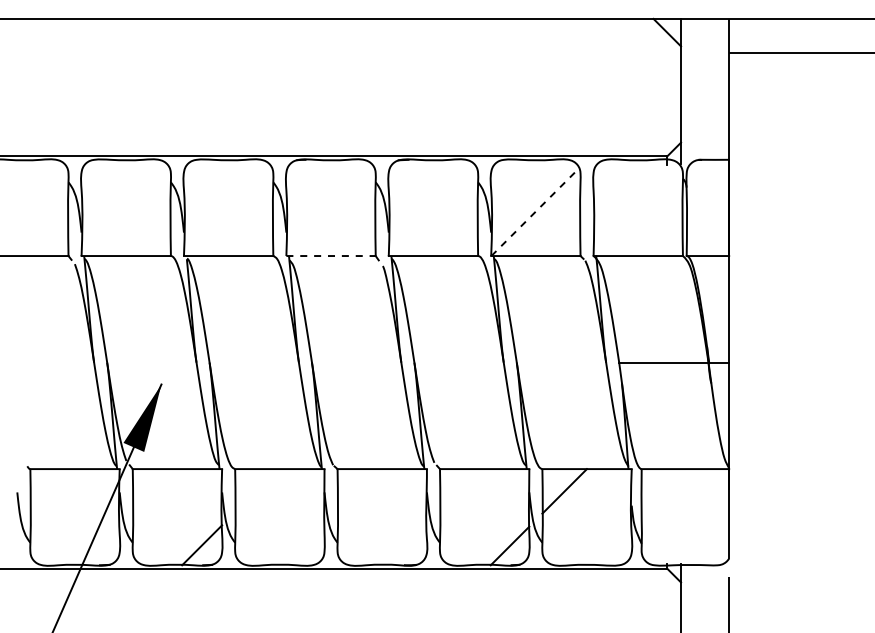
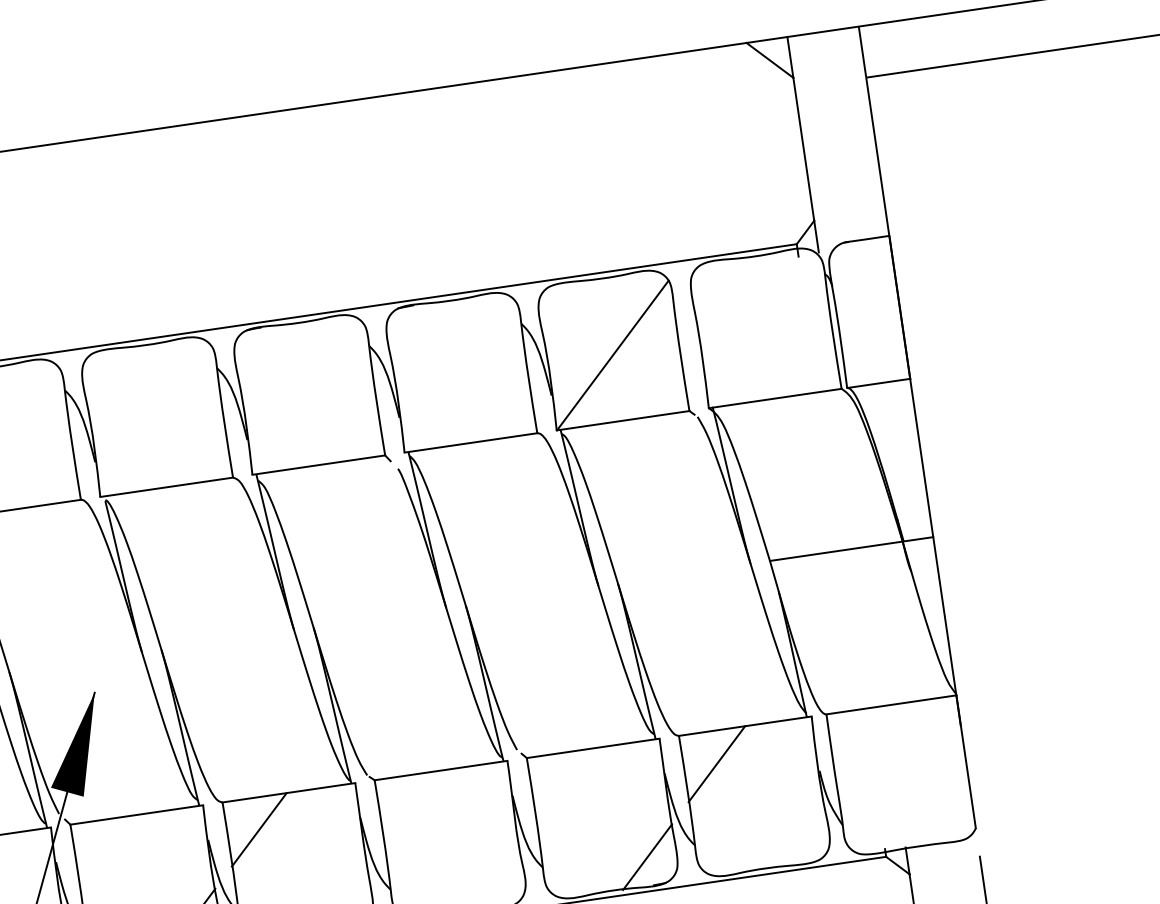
line: (535, 211) -> (612, 354), dashed -> solid
line: (331, 256) -> (319, 465), dashed -> solid
line: (256, 490) -> (258, 829), added

